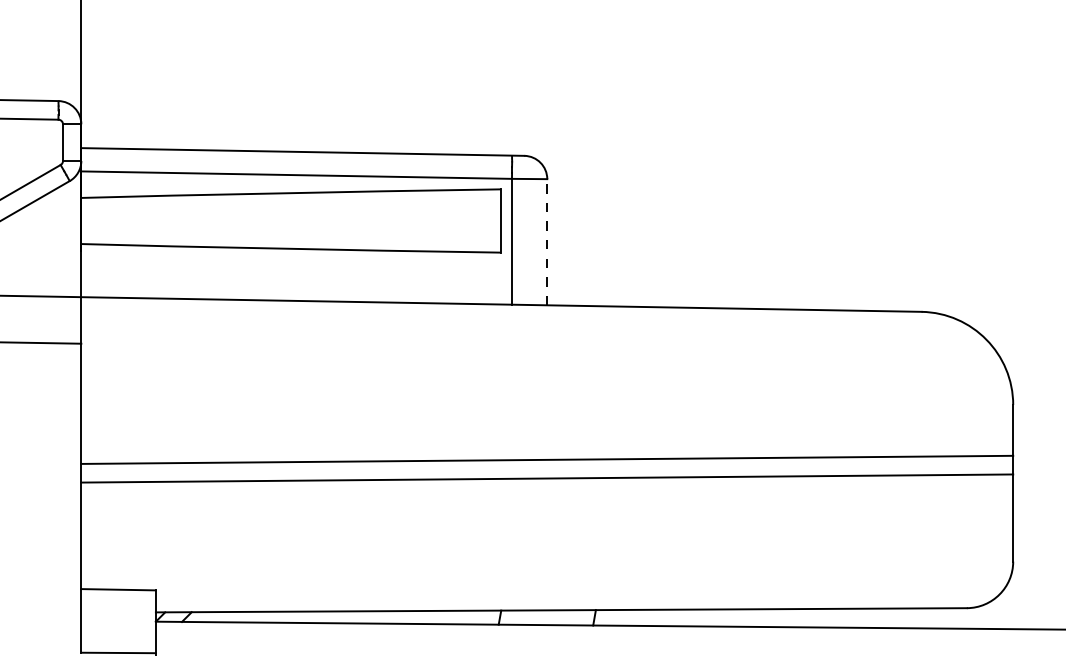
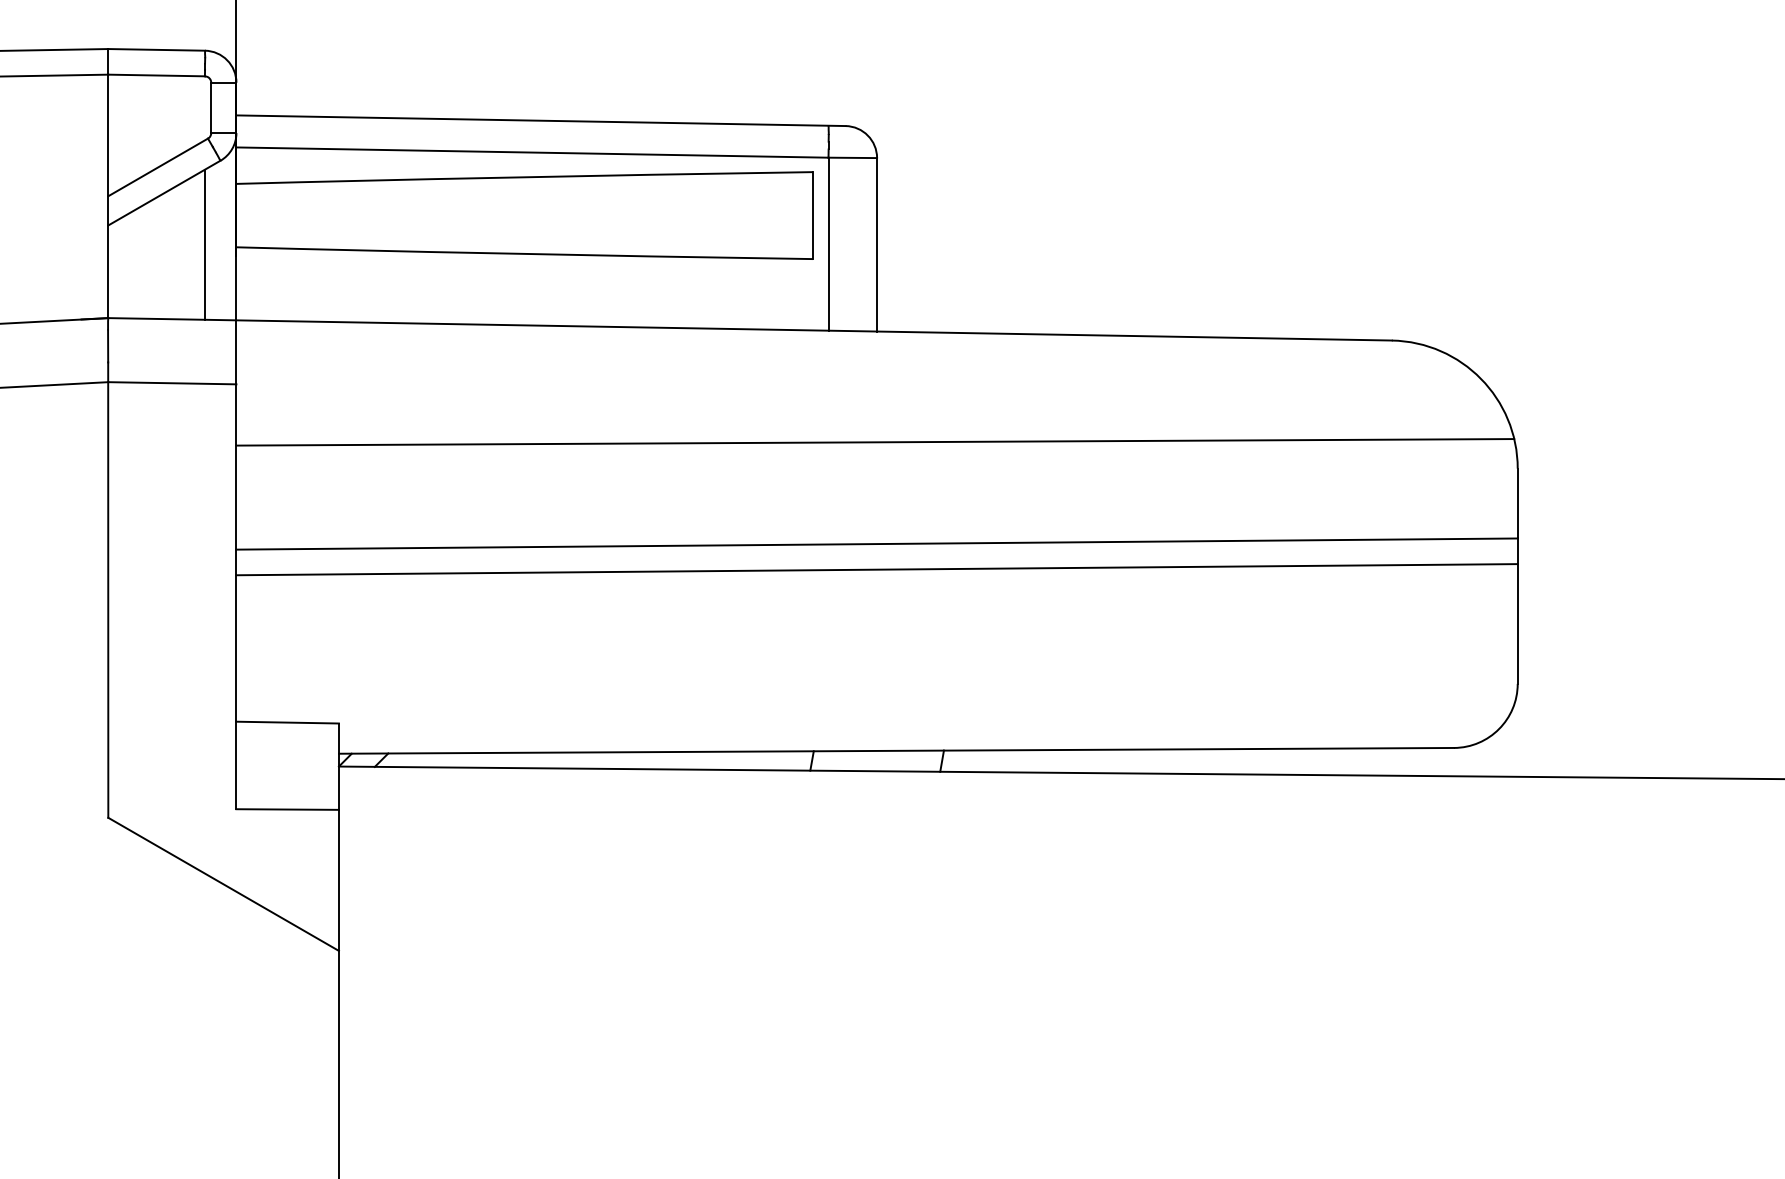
line: (58, 242) -> (204, 244), added
line: (547, 242) -> (877, 244), dashed -> solid
line: (546, 386) -> (875, 442), added

